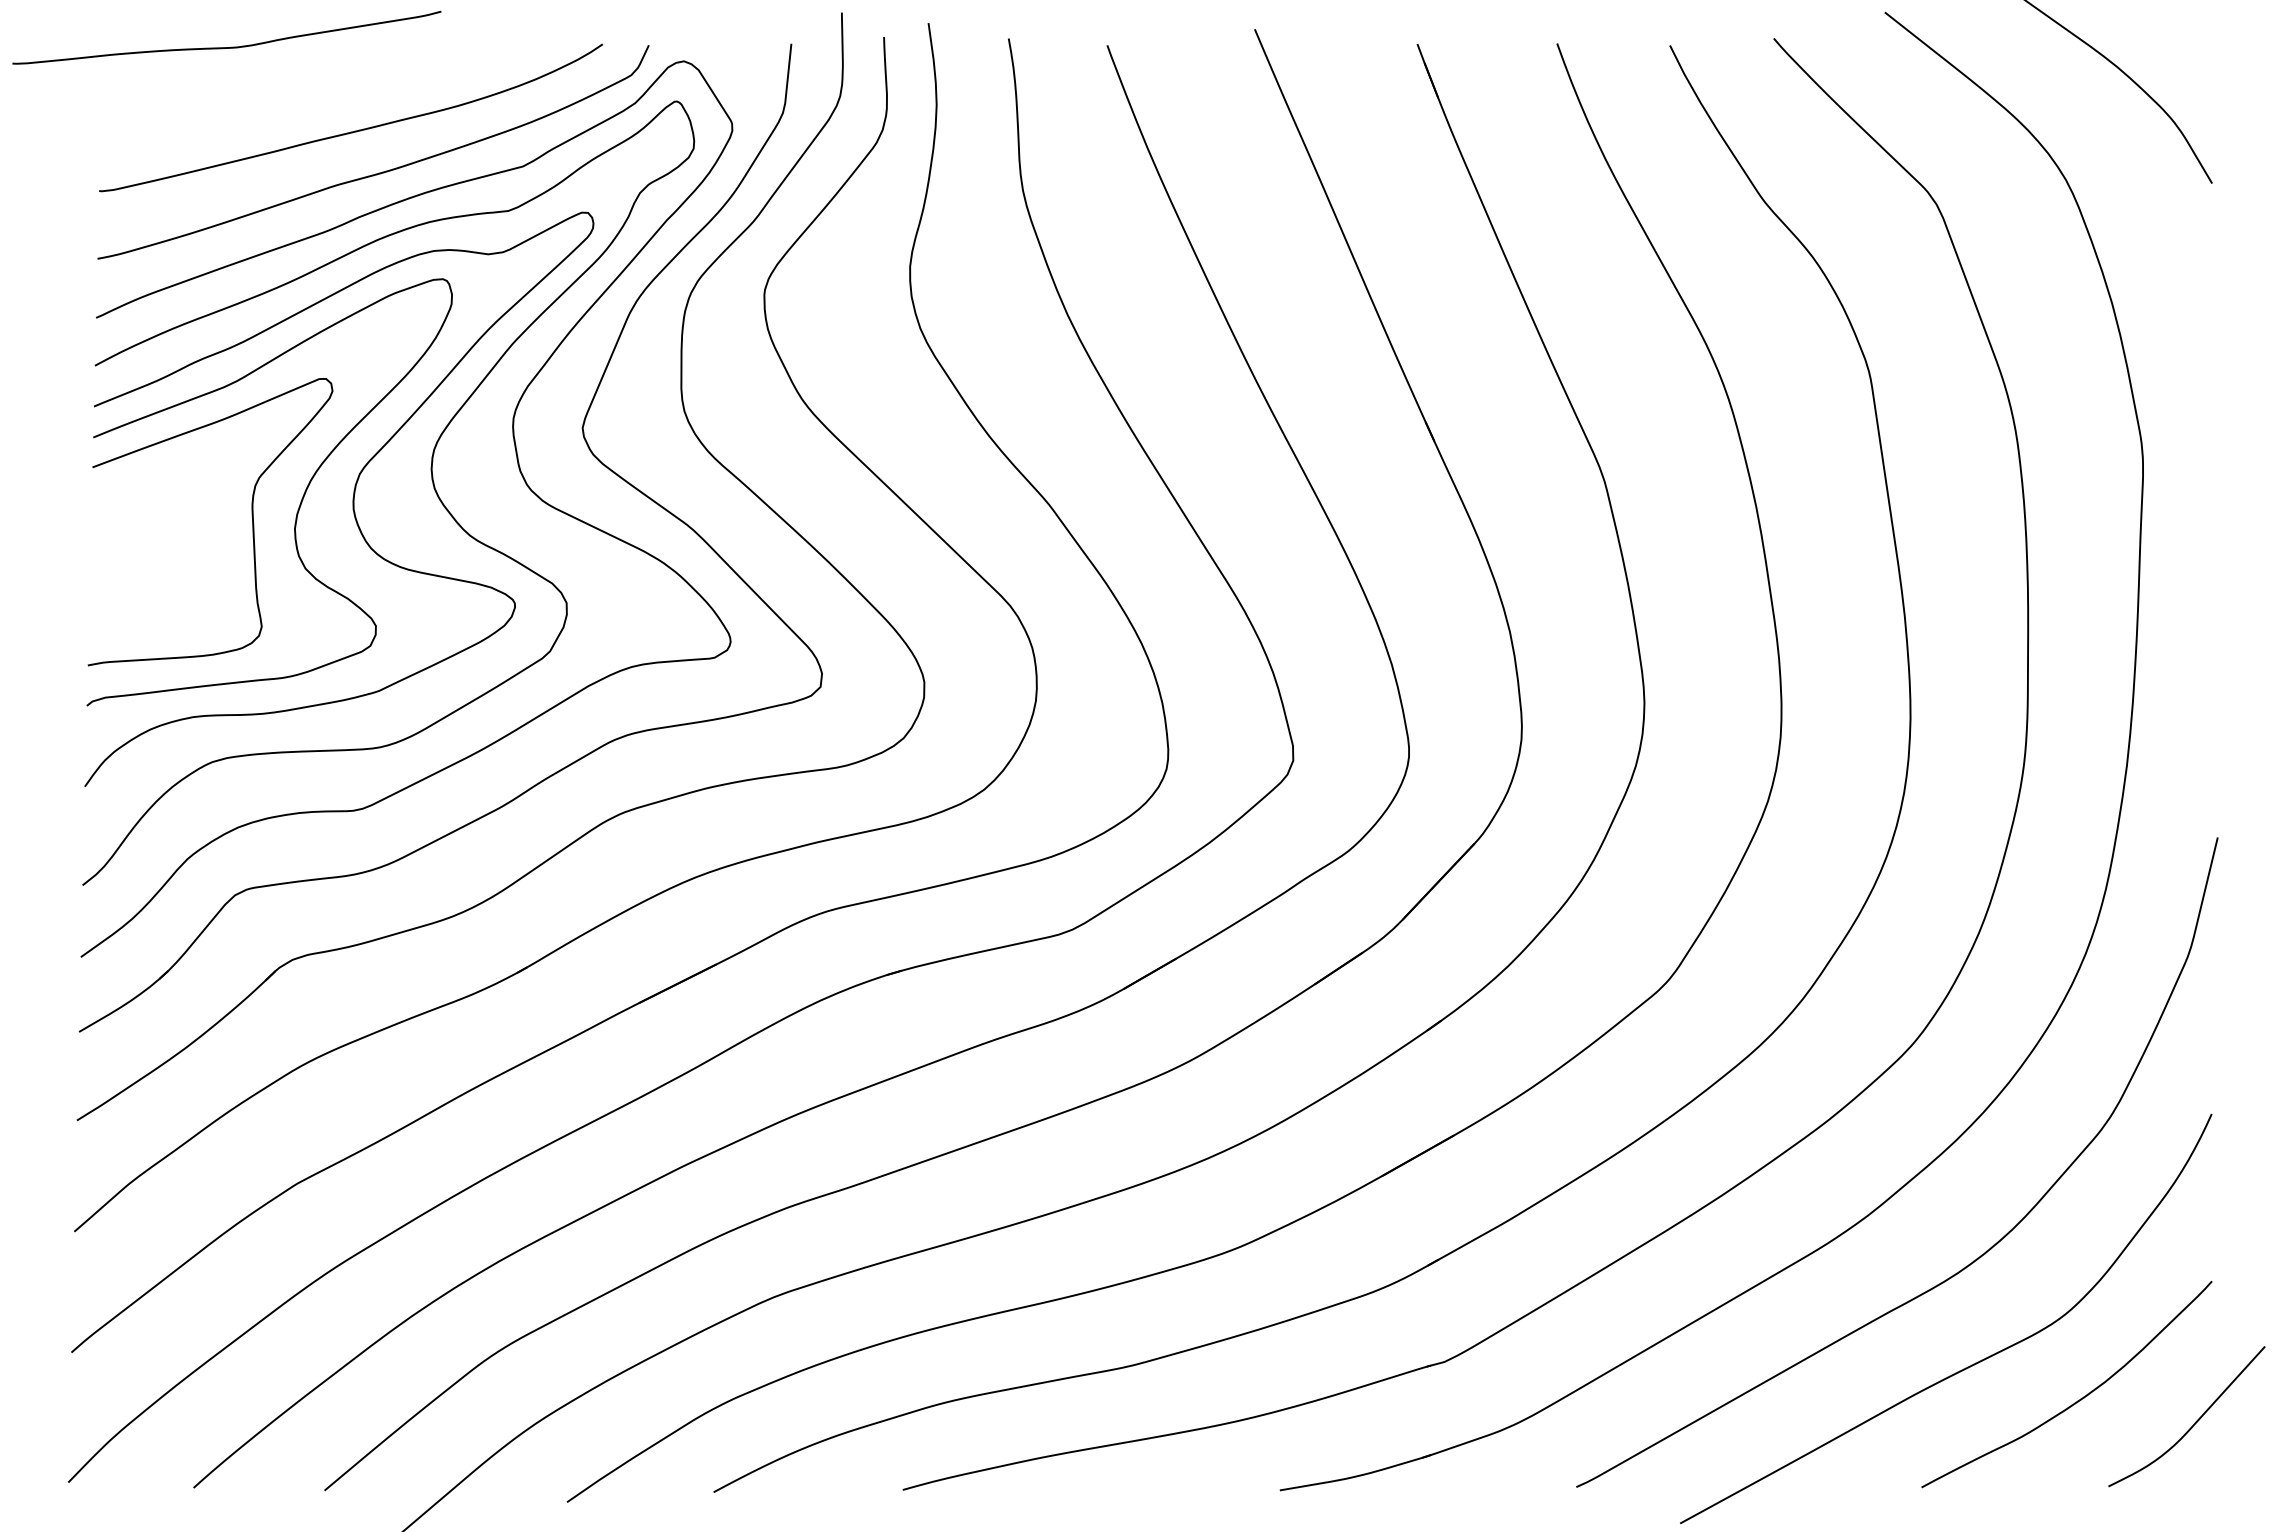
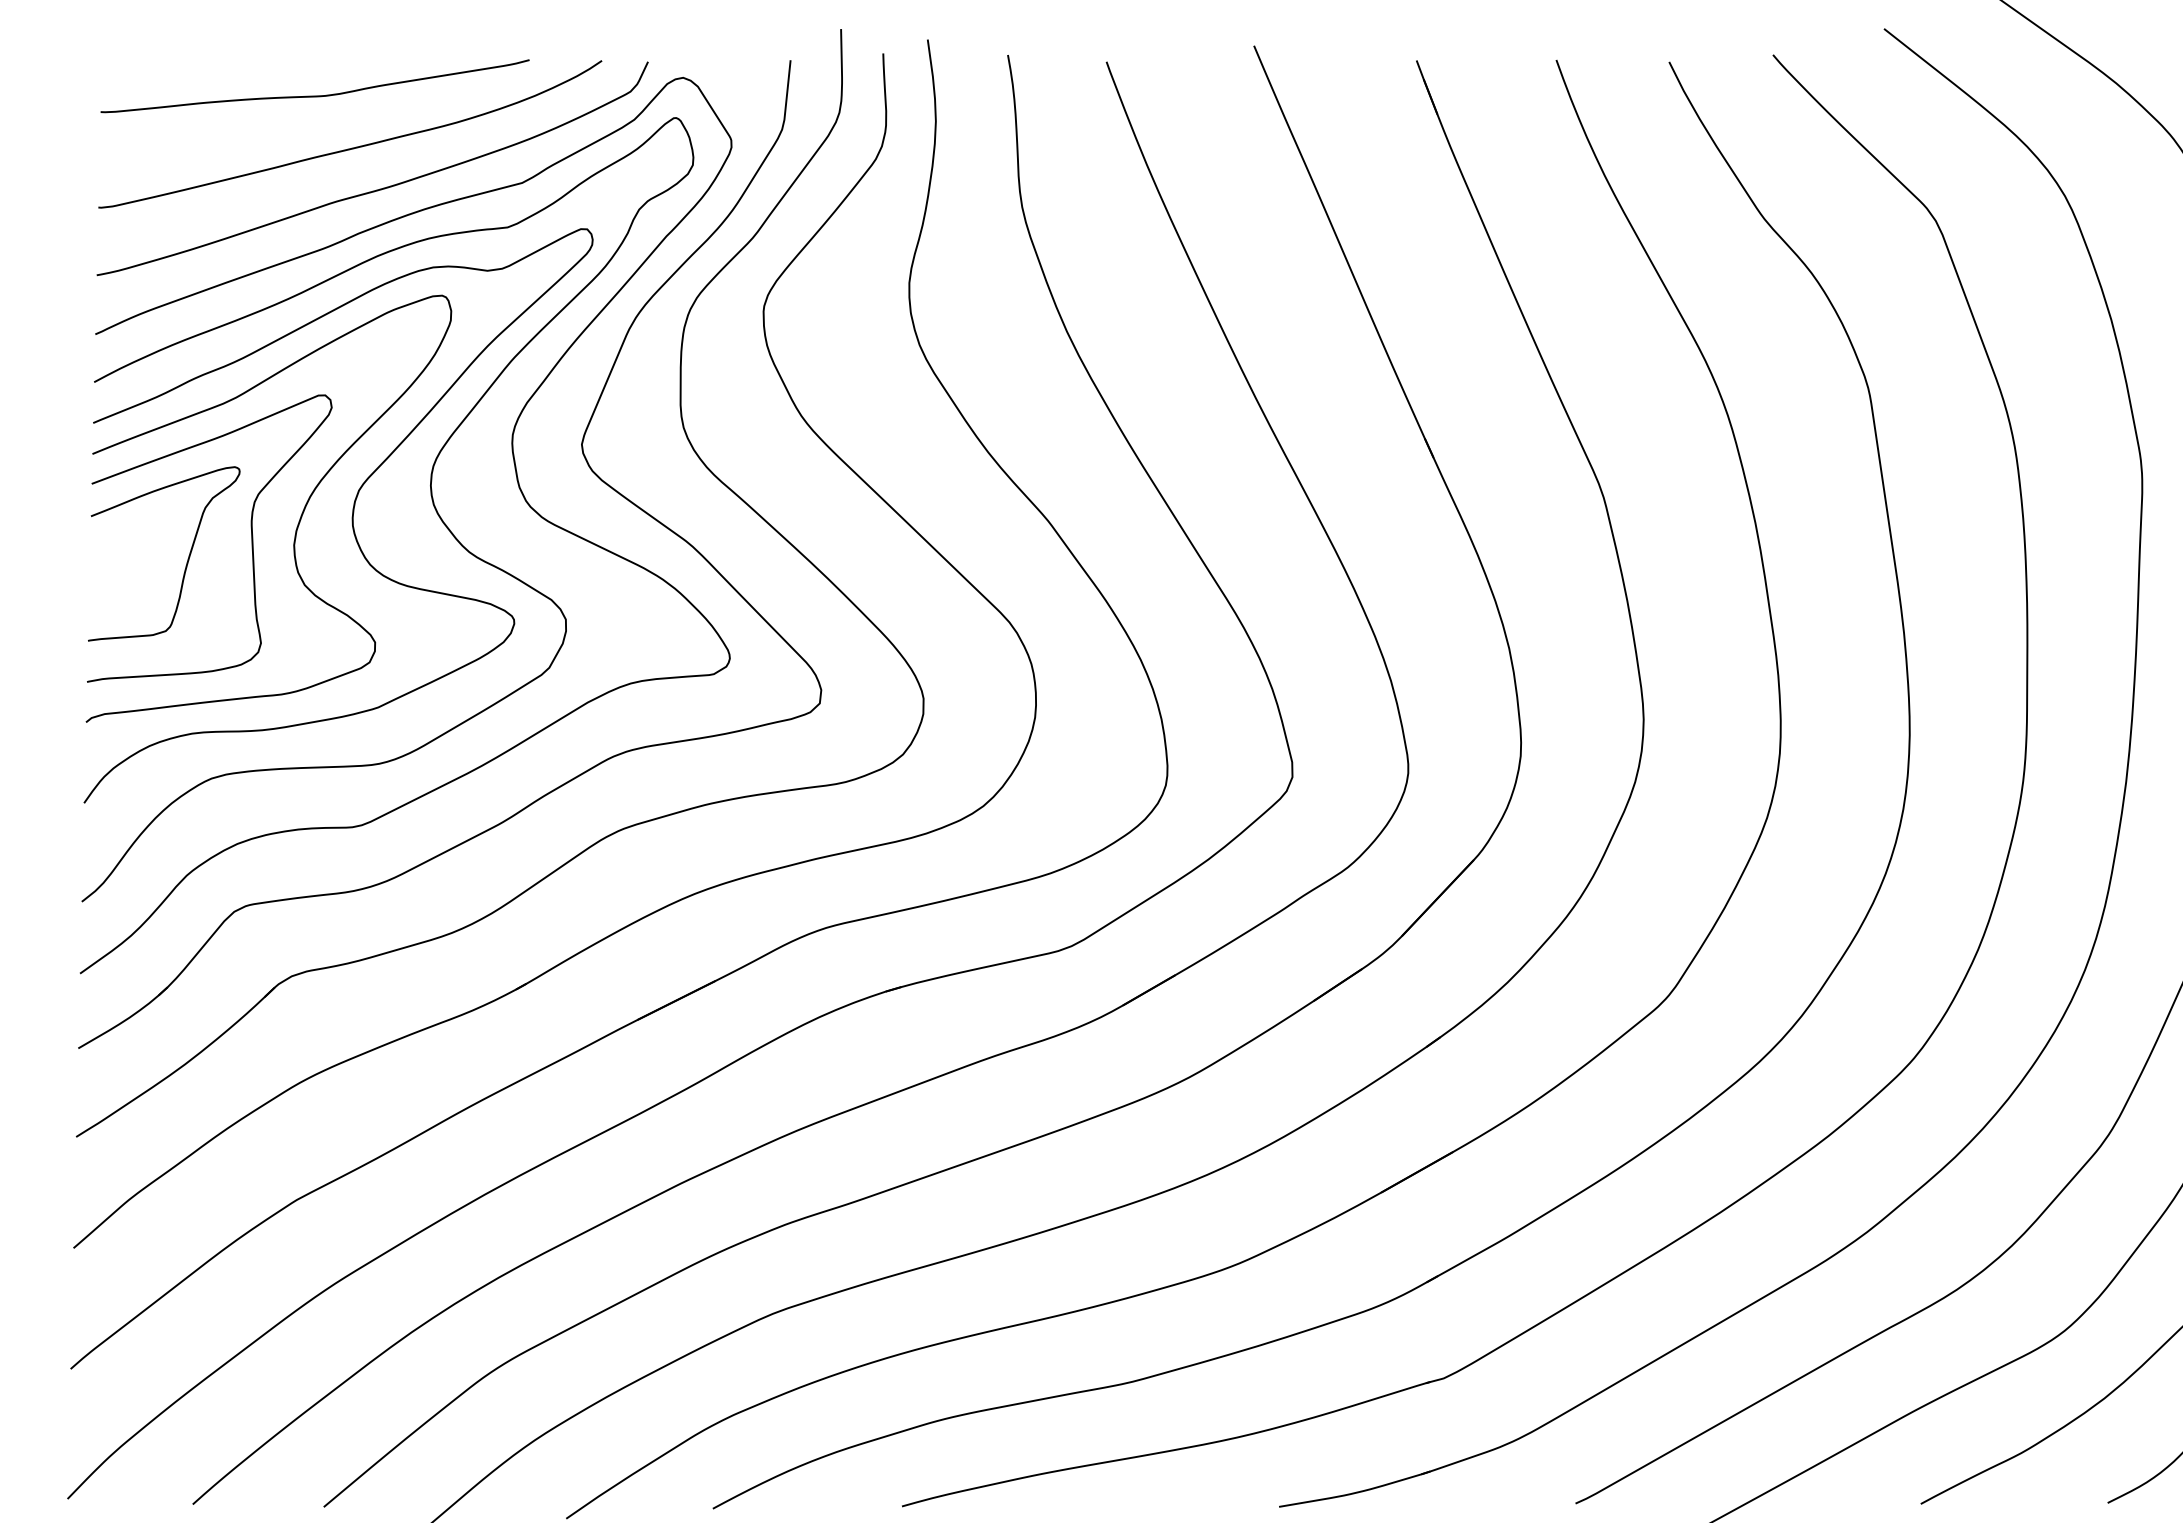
curve: (226, 47) -> (314, 95), moved
curve: (188, 541) -> (187, 557), added

